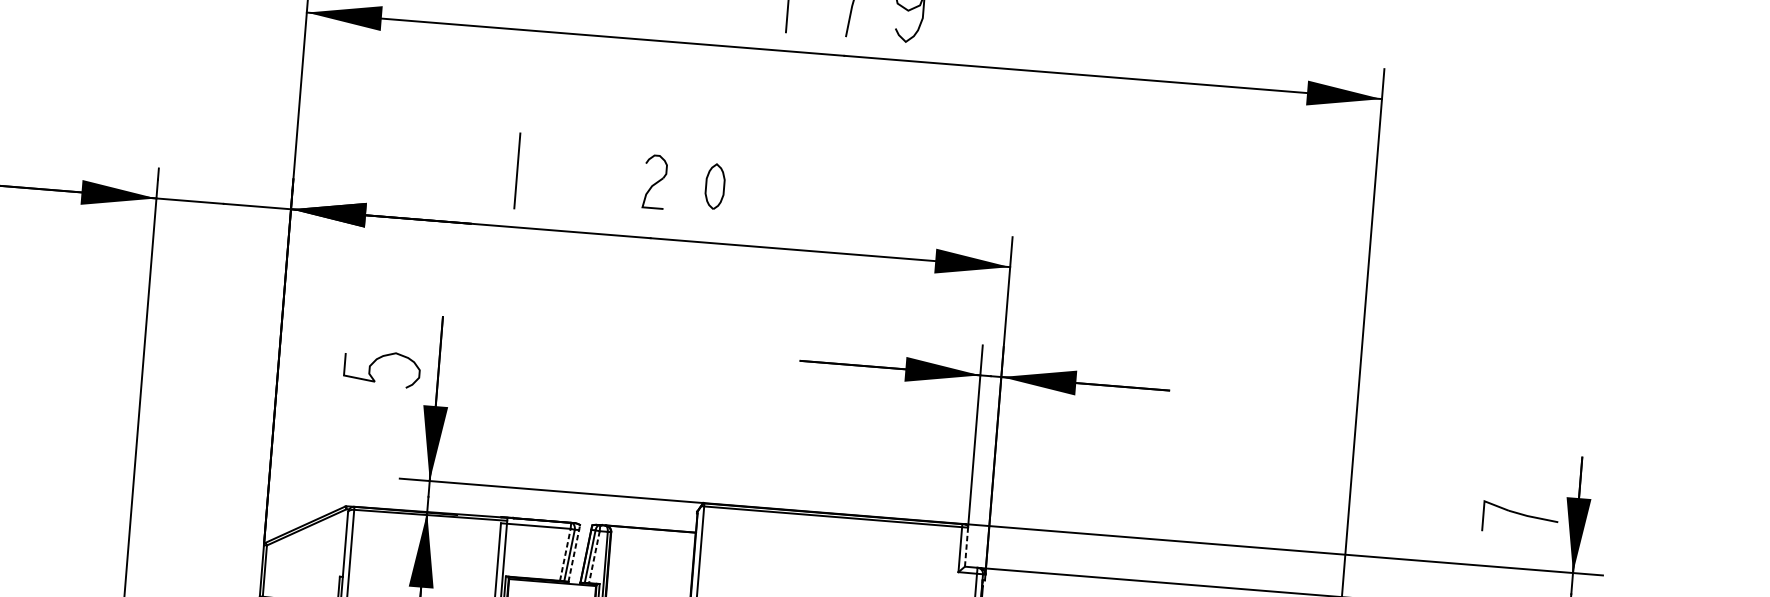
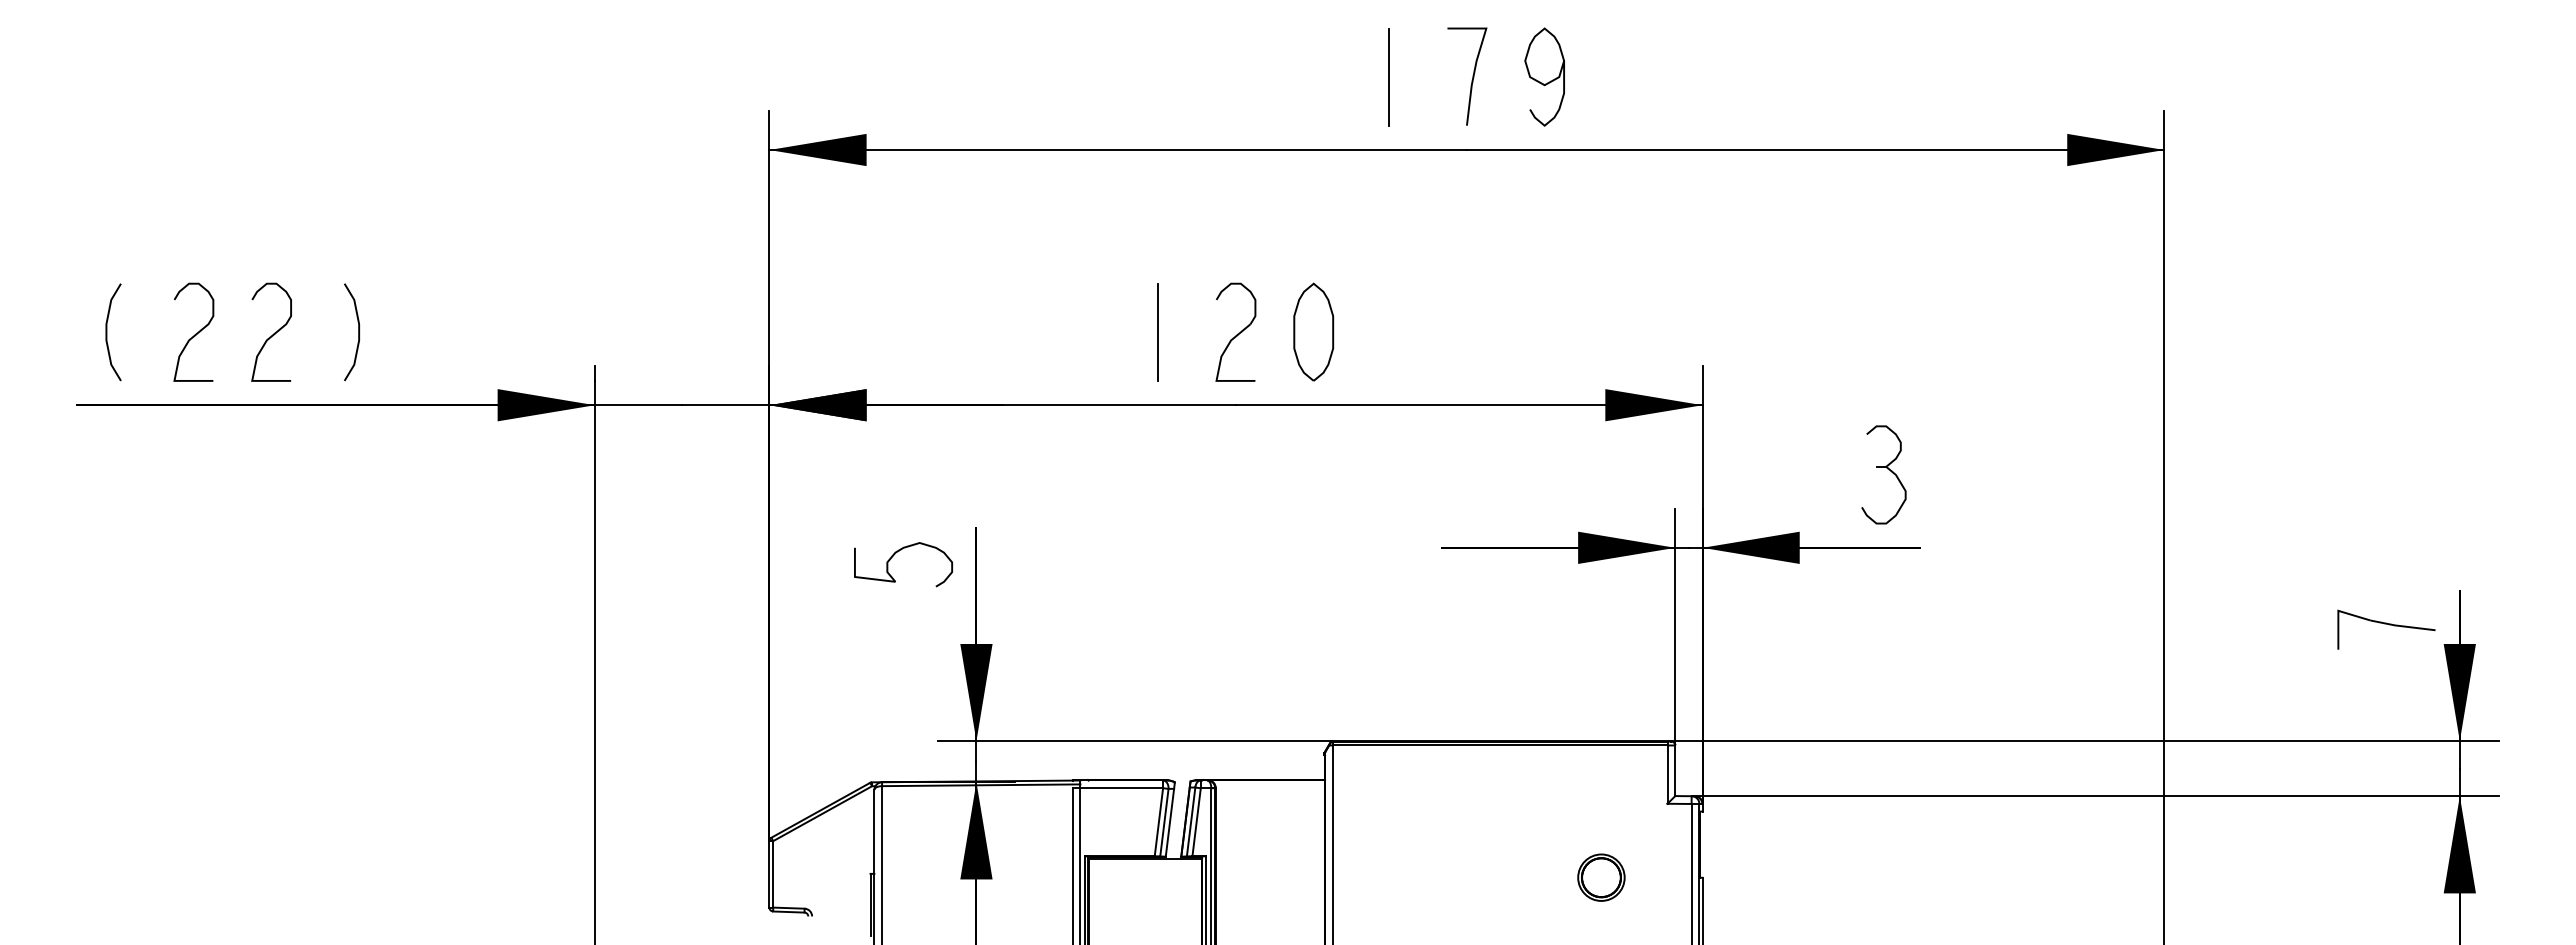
line: (516, 171) -> (1157, 332), moved
part: (654, 181) -> (1235, 331), size x1.43
part: (714, 186) -> (1313, 331), size x1.67
part: (1148, 328) -> (1887, 469), added
curve: (375, 361) -> (894, 555), moved
part: (1520, 518) -> (2386, 629), moved
line: (966, 546) -> (1675, 770), dashed -> solid
line: (574, 553) -> (1170, 819), dashed -> solid
line: (565, 554) -> (1158, 821), dashed -> solid
line: (594, 557) -> (1196, 822), dashed -> solid

